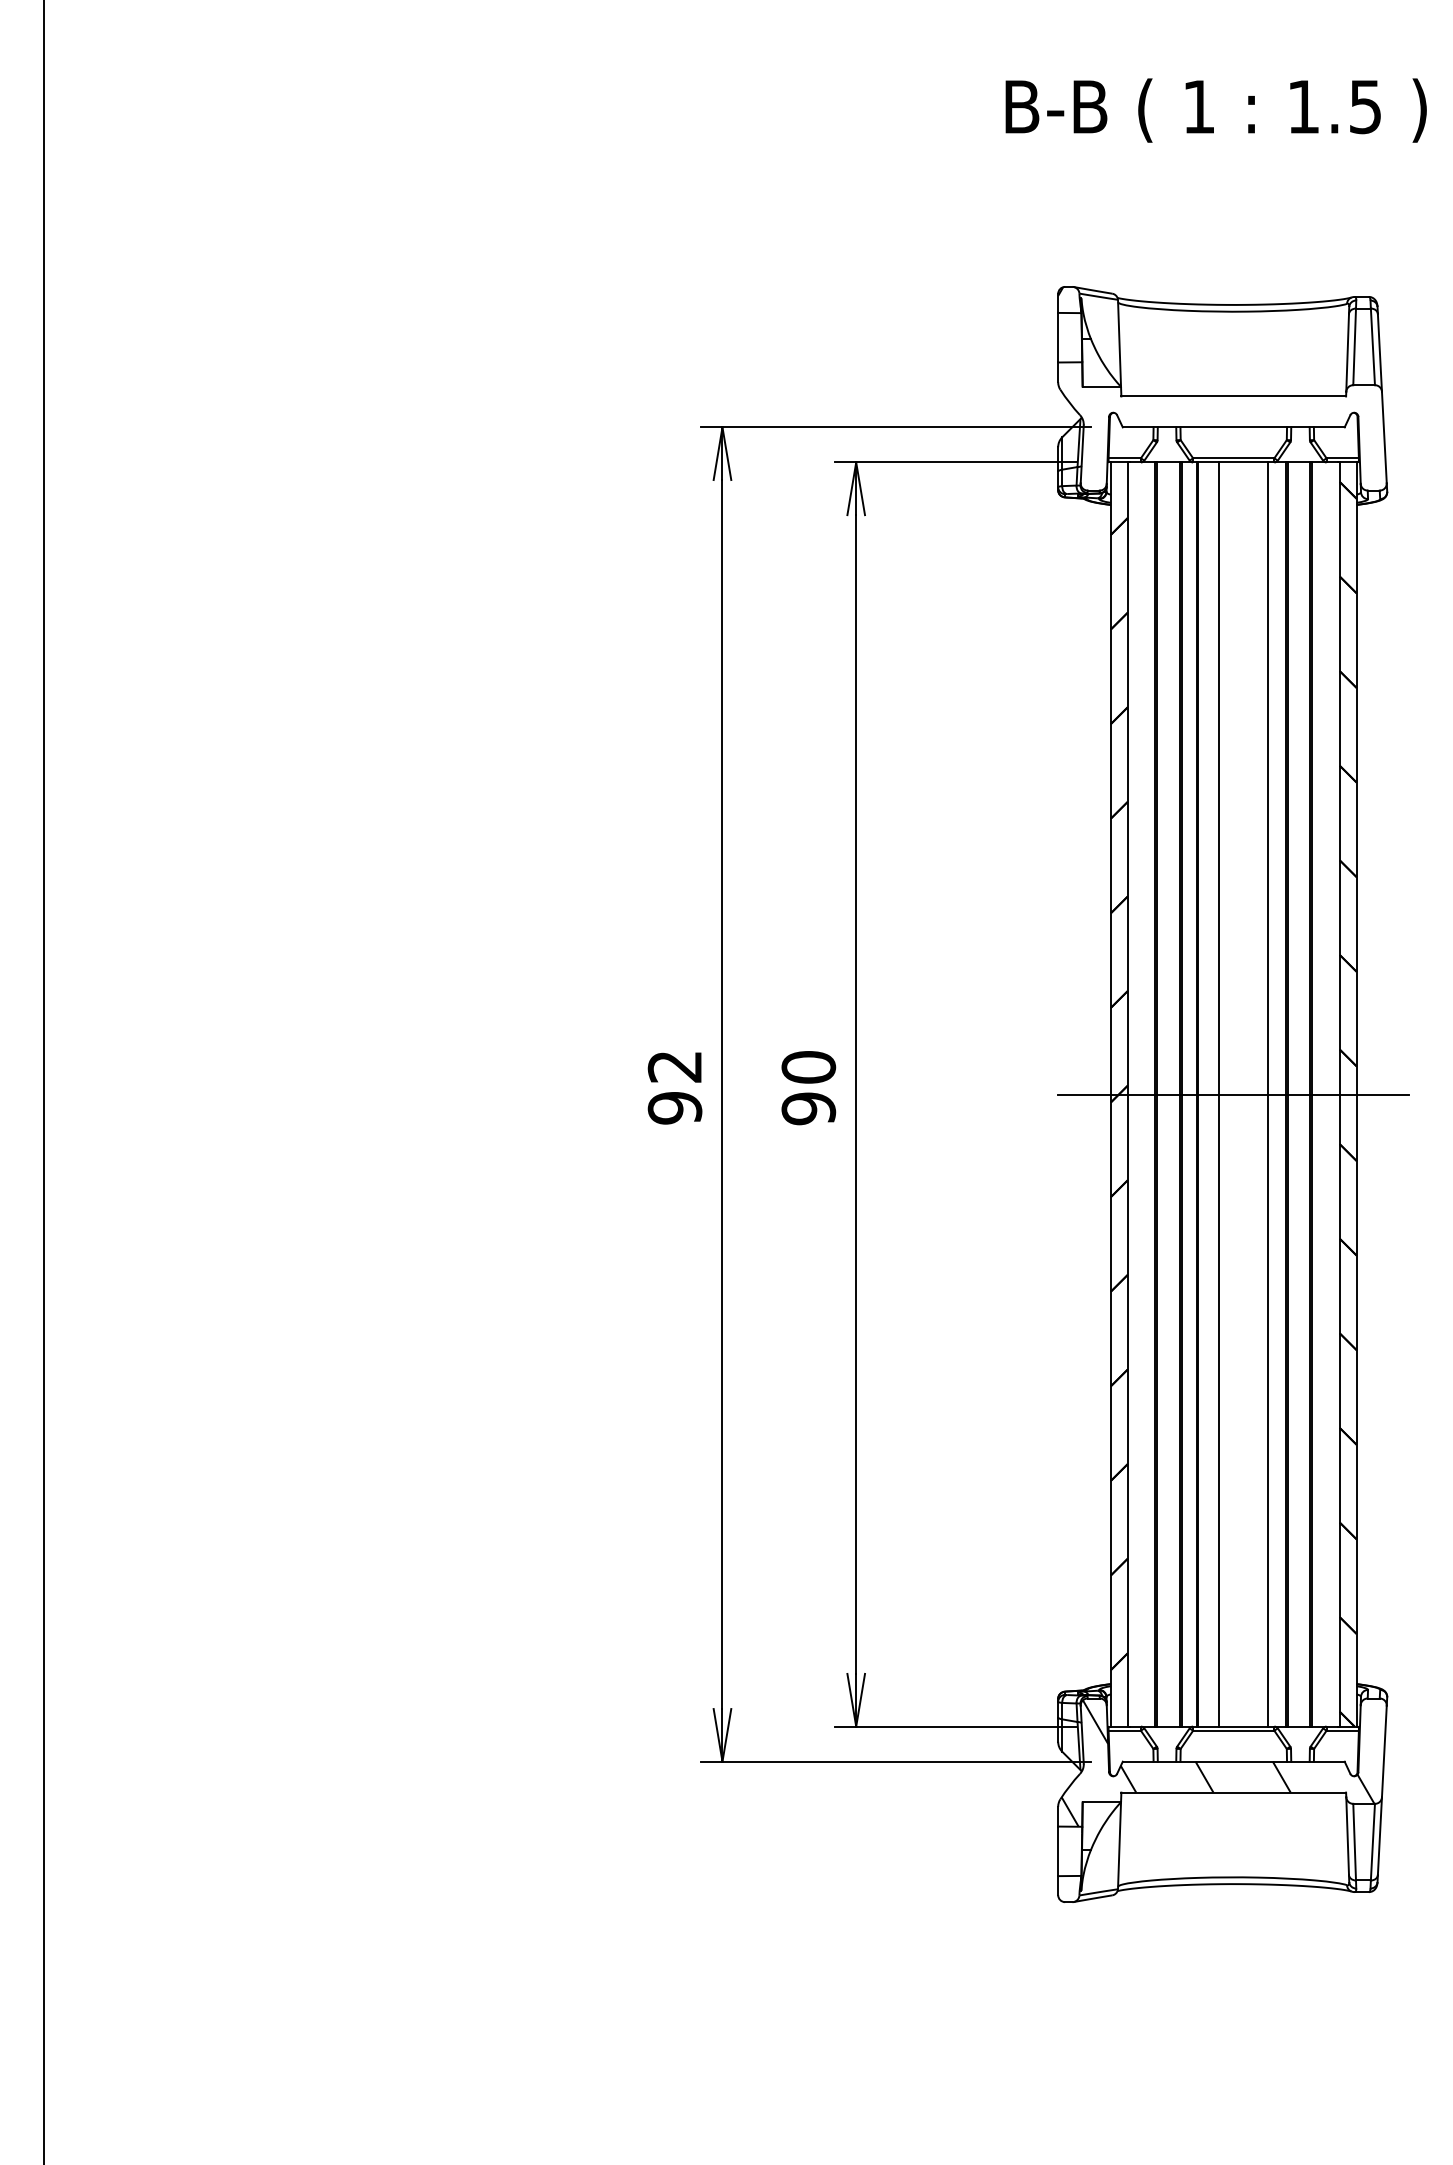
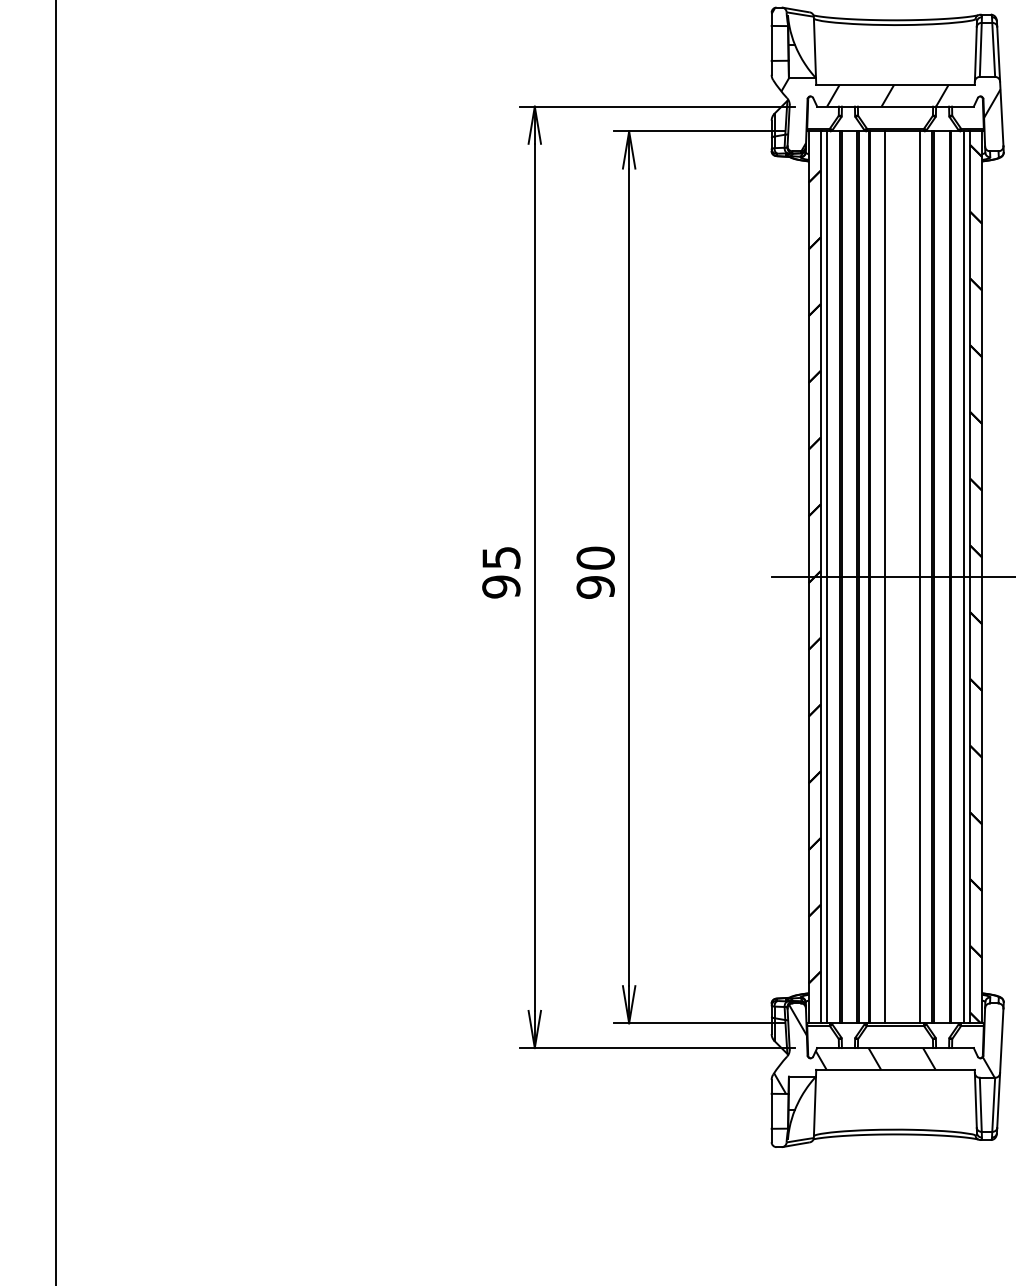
hatch: (1226, 438) -> (890, 114), added
text: (674, 1066) -> (500, 557), 92 -> 95
line: (1136, 1094) -> (826, 577), added
line: (1331, 1094) -> (964, 577), added

